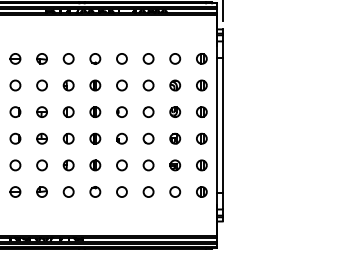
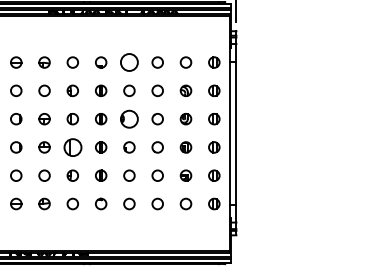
circle: (121, 58) -> (128, 62), size x1.6
part: (121, 111) -> (128, 118), size x1.6
part: (68, 138) -> (72, 147), size x1.6

